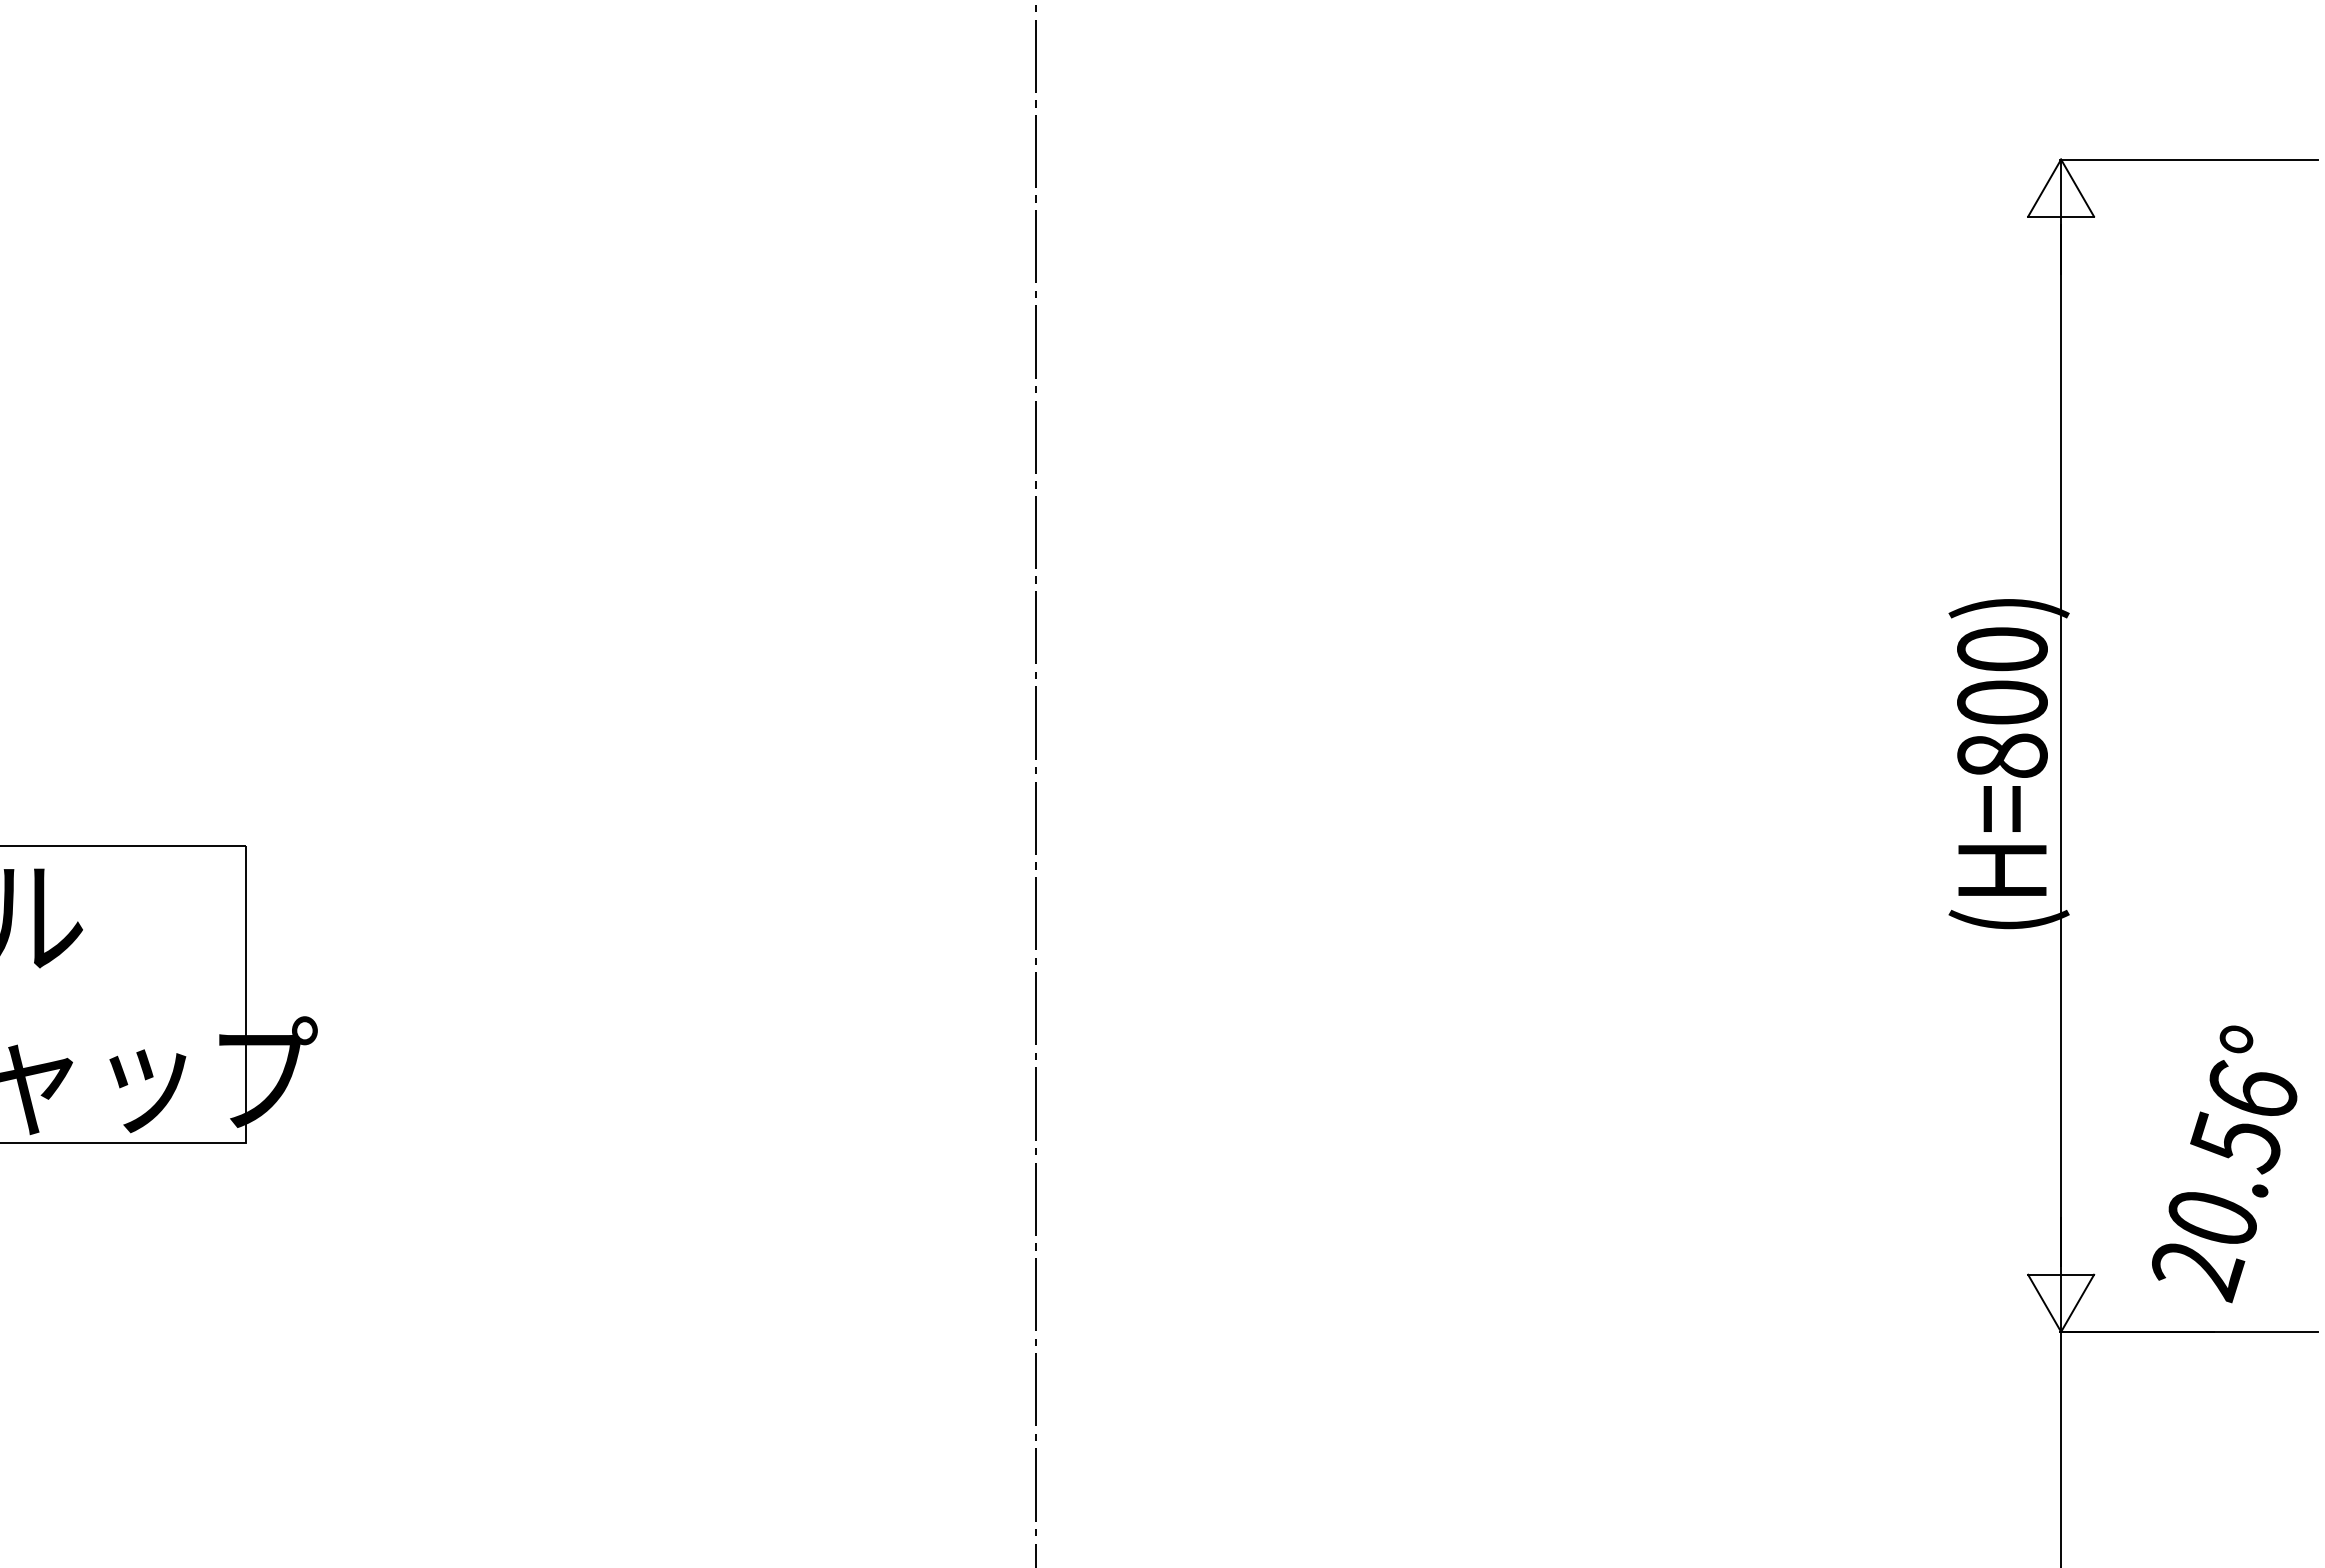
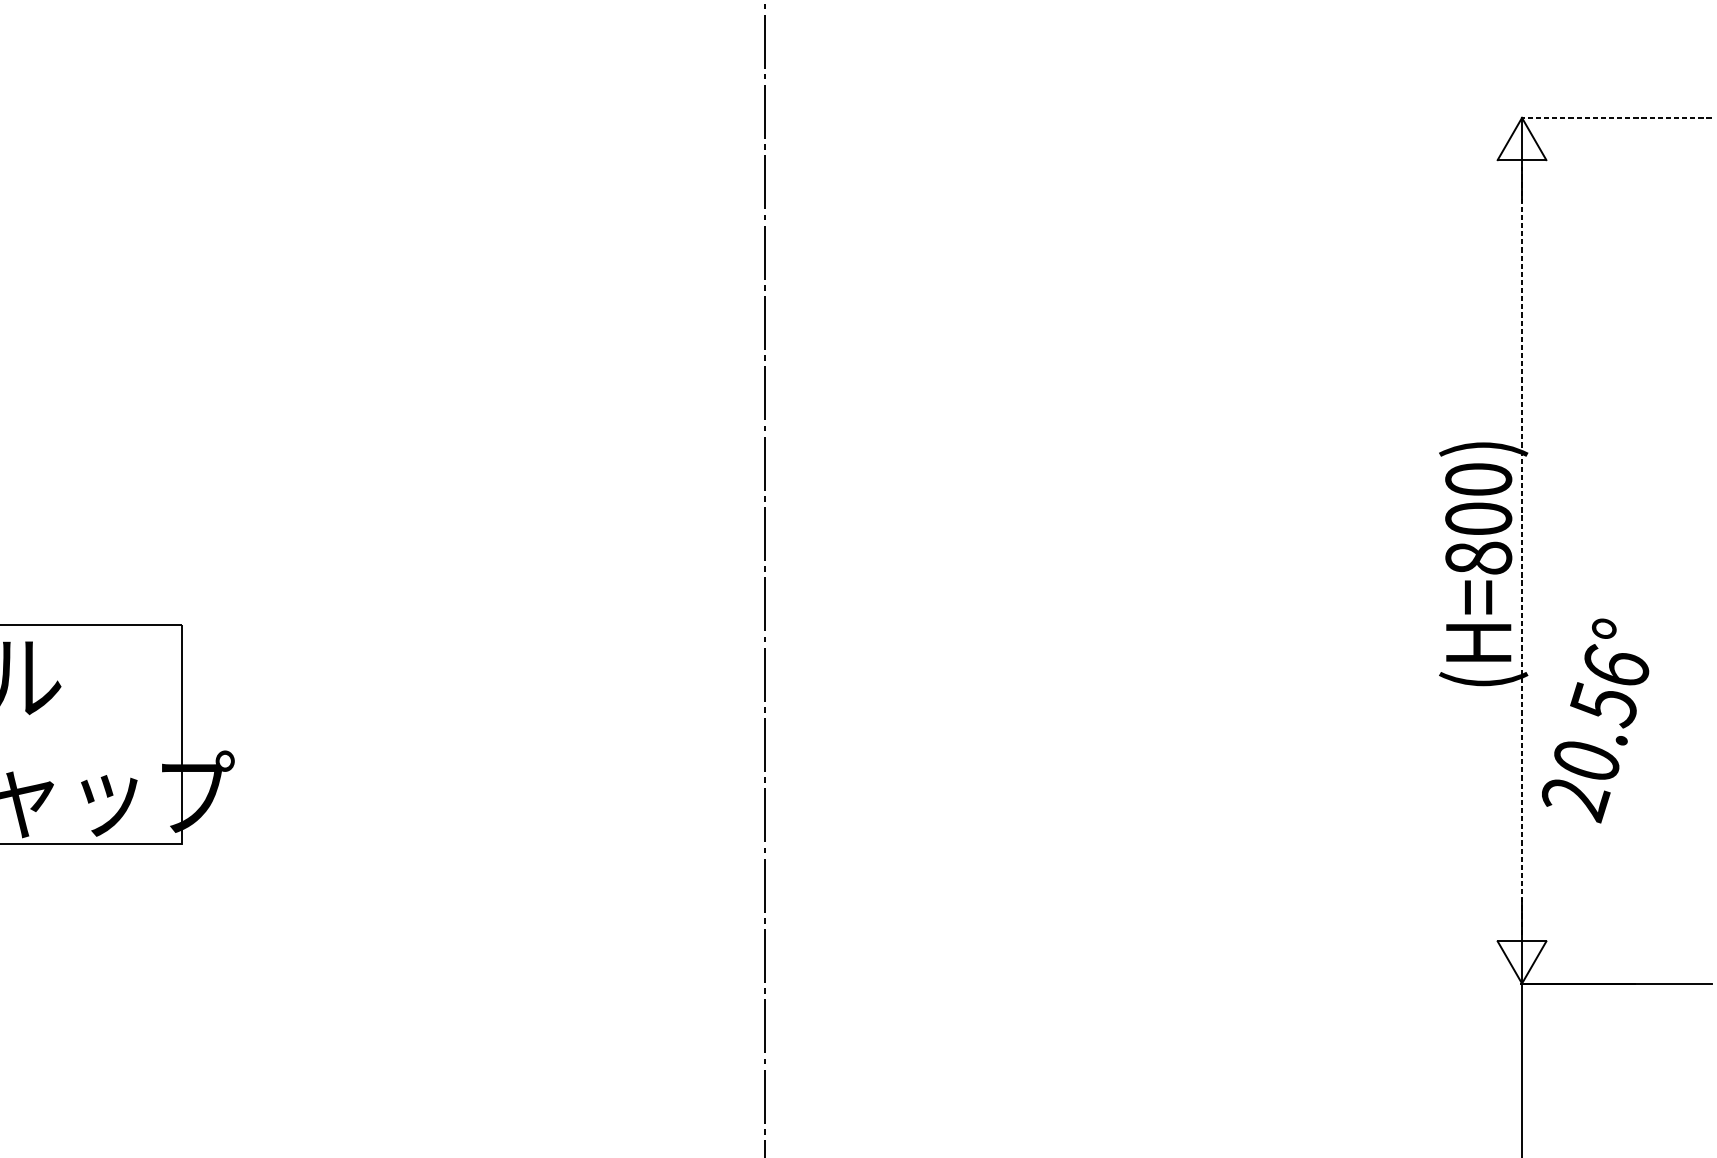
line: (2188, 159) -> (1616, 117), solid -> dashed
line: (2061, 745) -> (1522, 550), solid -> dashed
text: (2224, 1164) -> (1595, 721), moved

